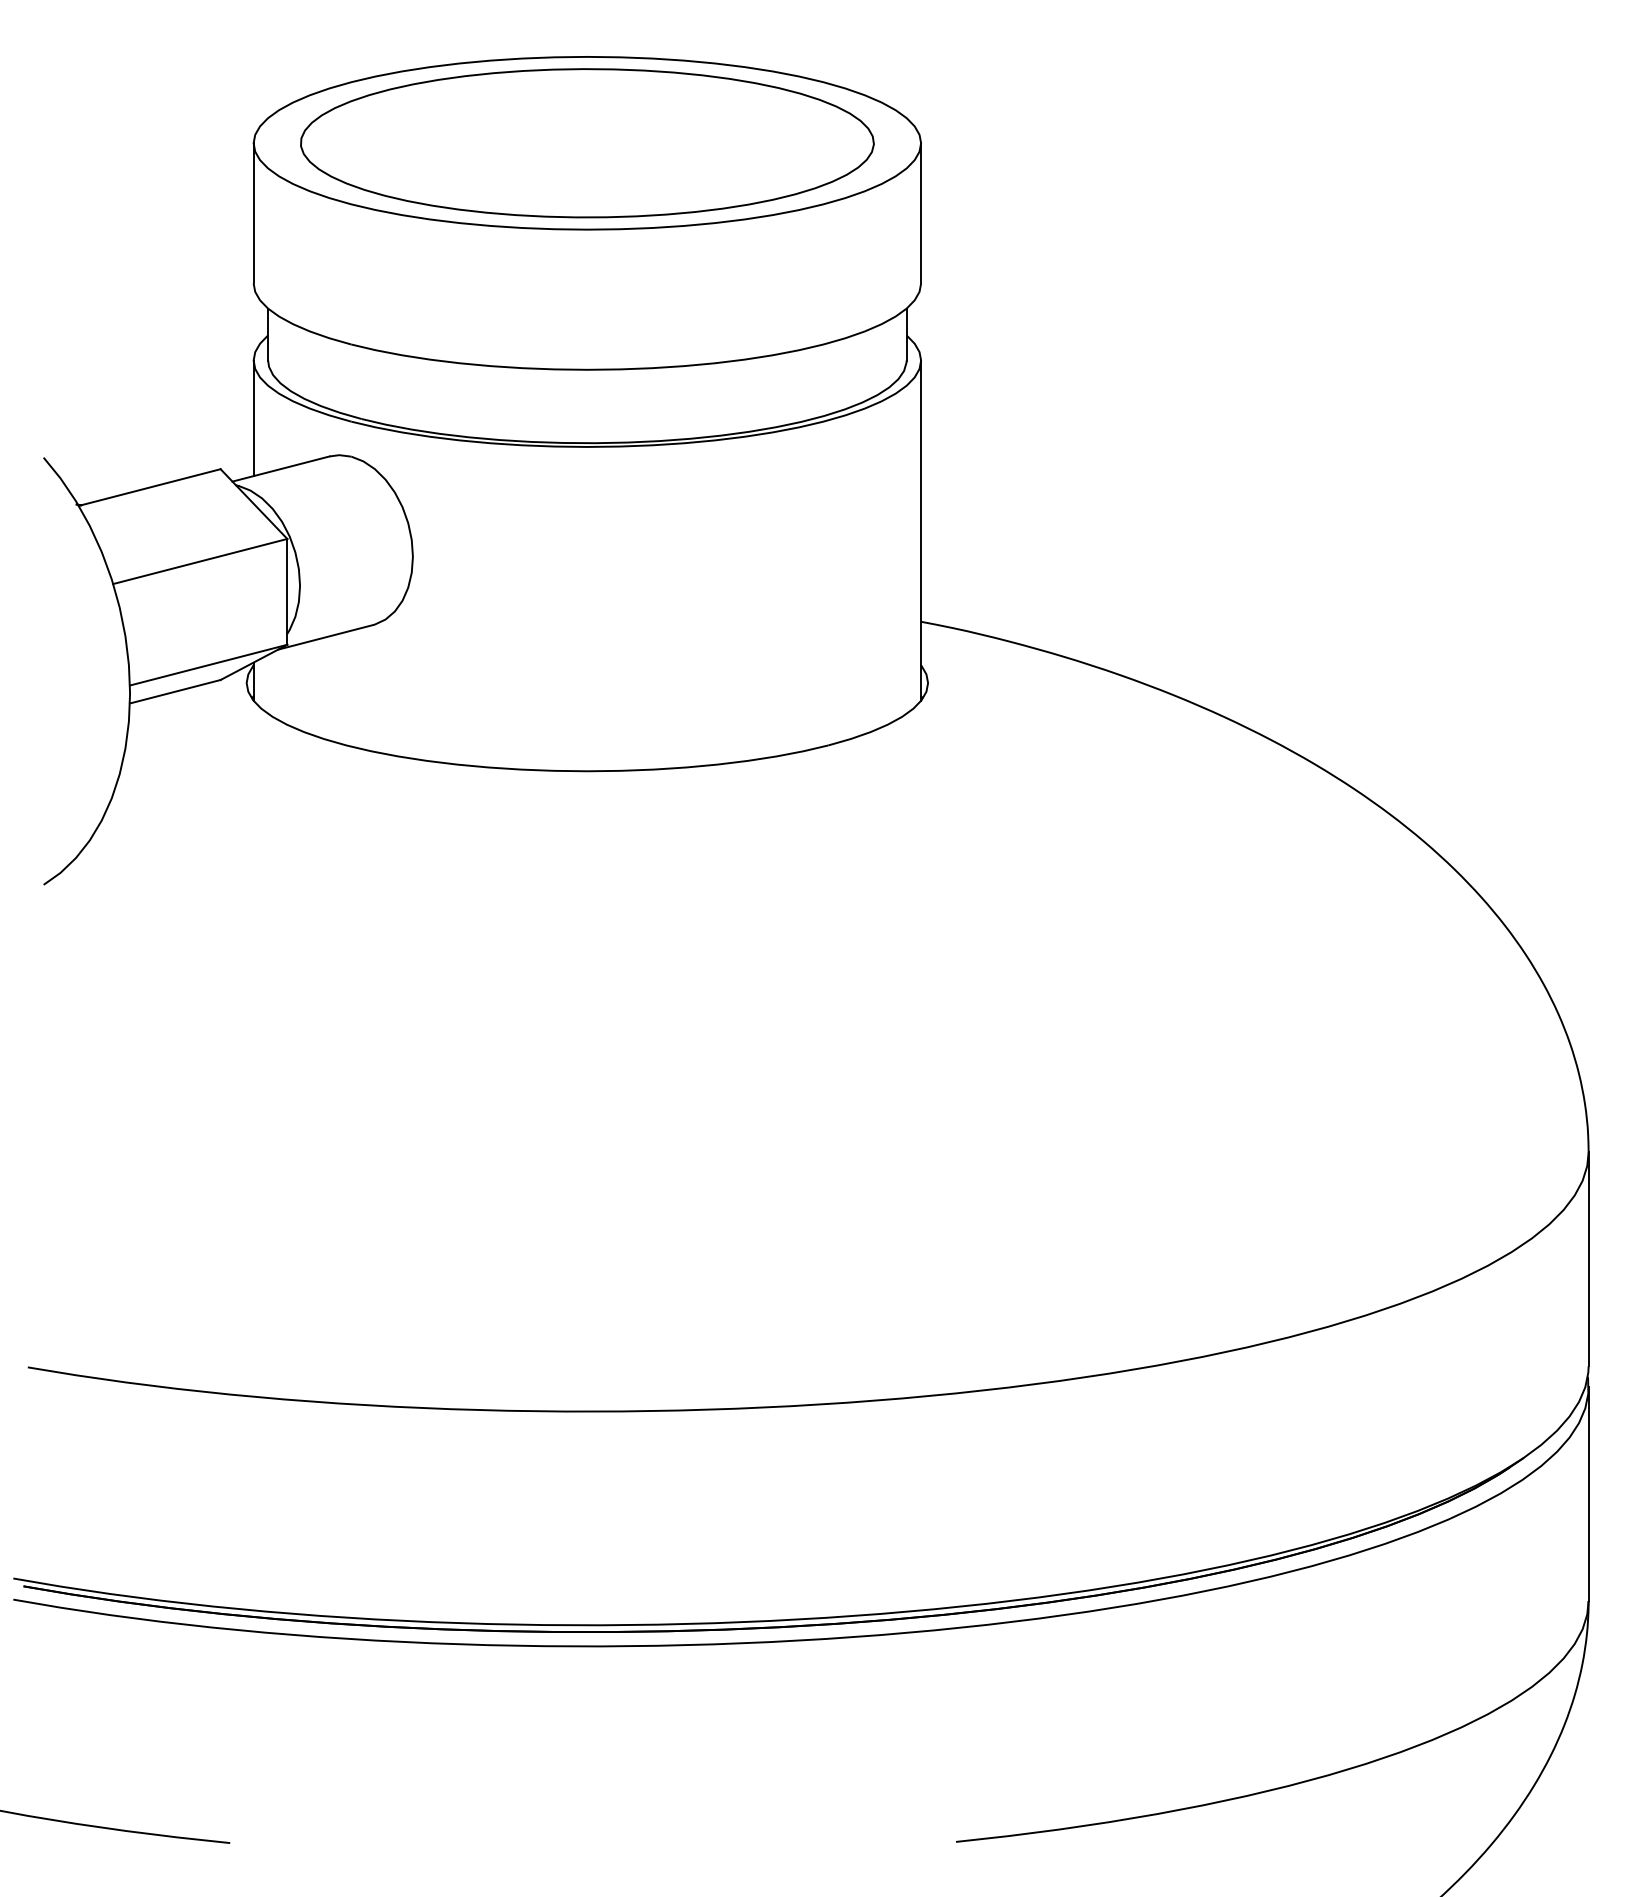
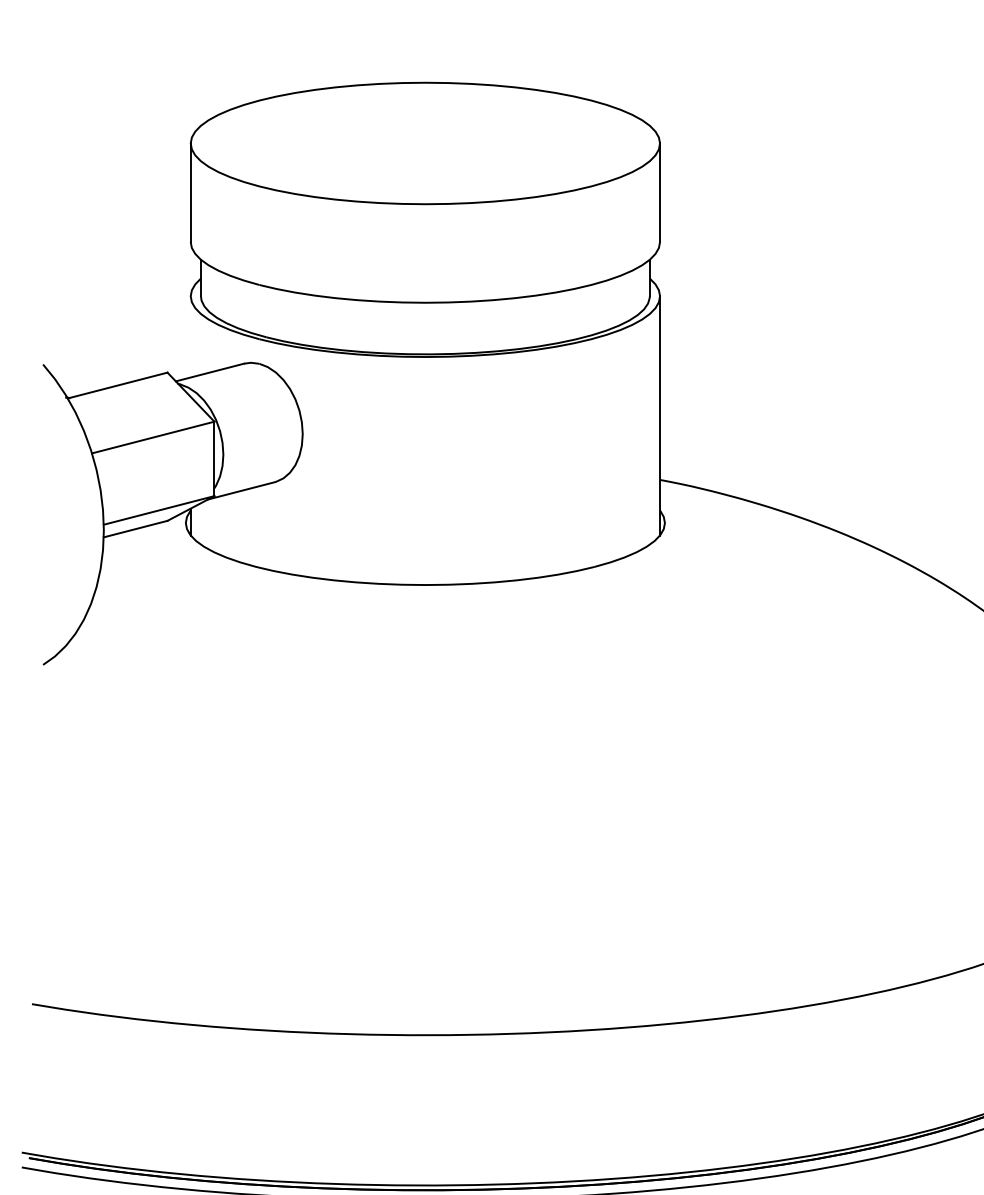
part: (587, 143) -> (425, 143), removed
line: (253, 418) -> (190, 337), removed

